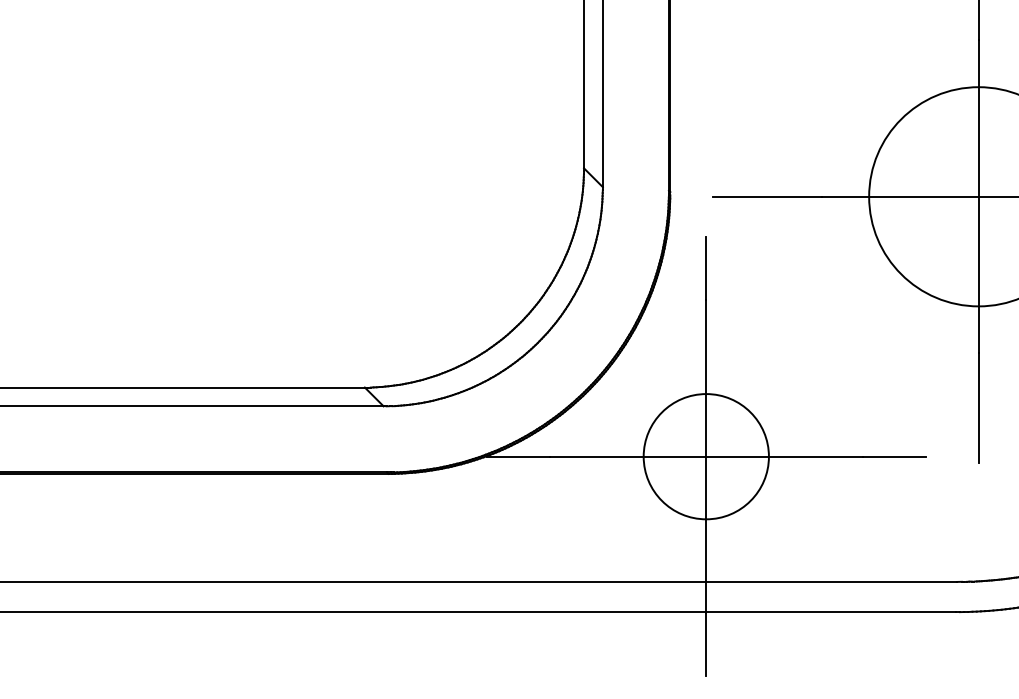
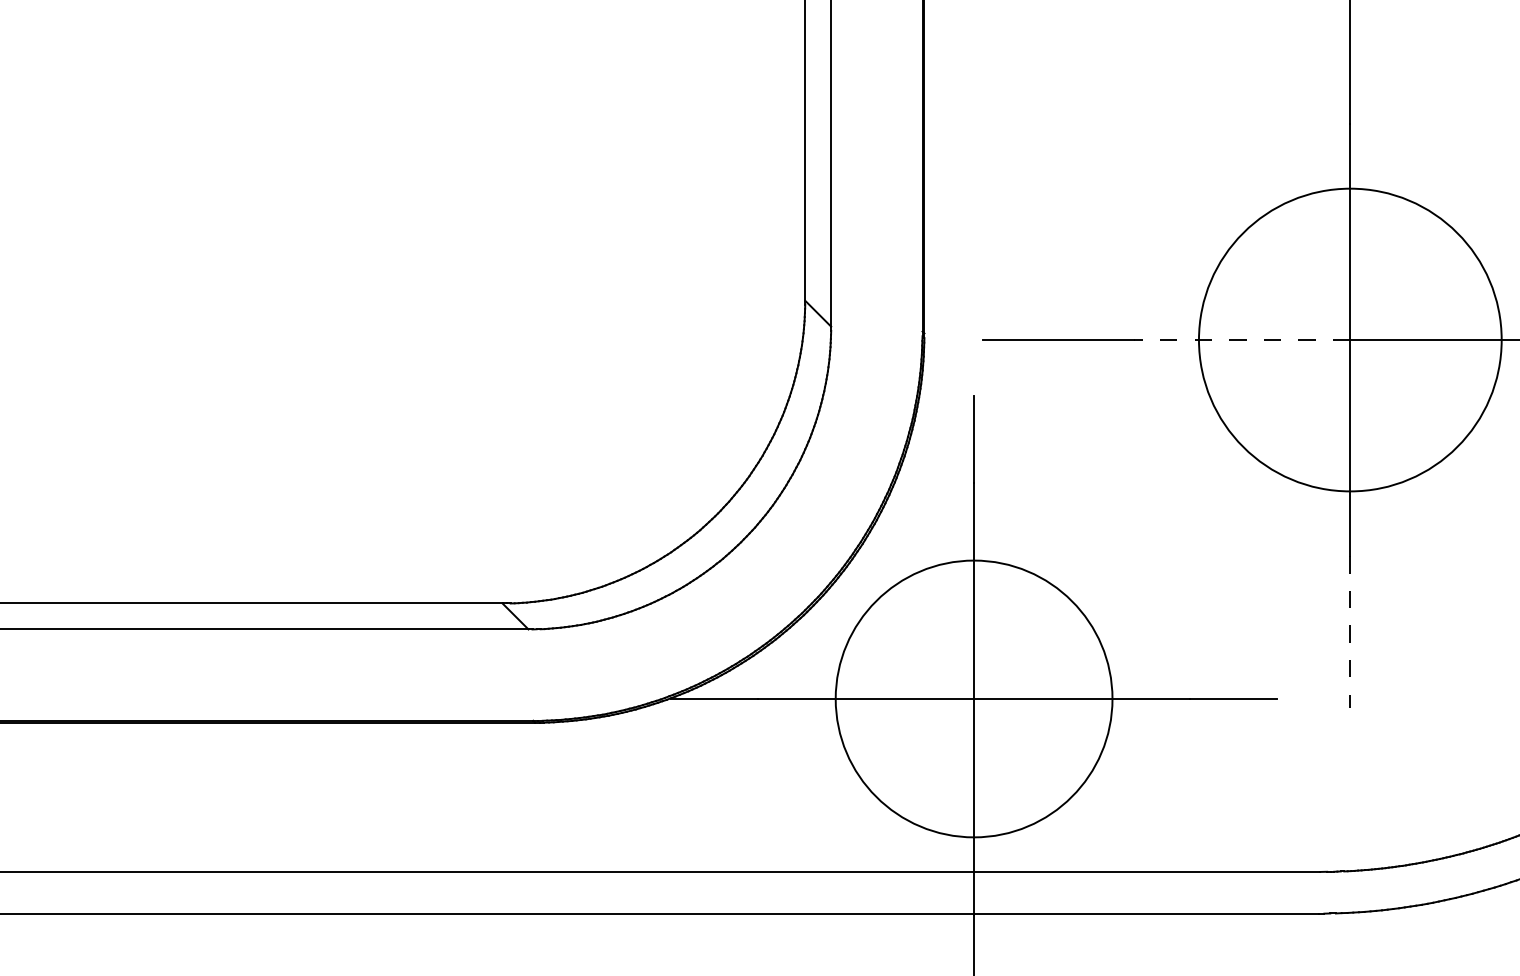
line: (899, 197) -> (1241, 340), solid -> dashed
line: (978, 407) -> (1350, 631), solid -> dashed
circle: (705, 456) -> (973, 698), size x1.6

